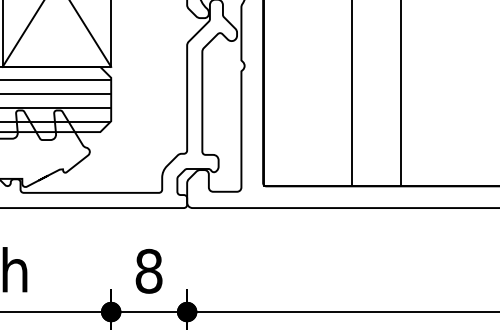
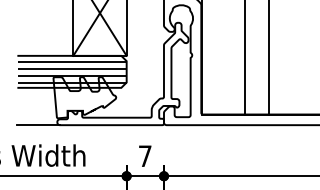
text: (147, 271) -> (144, 156), 8 -> 7

